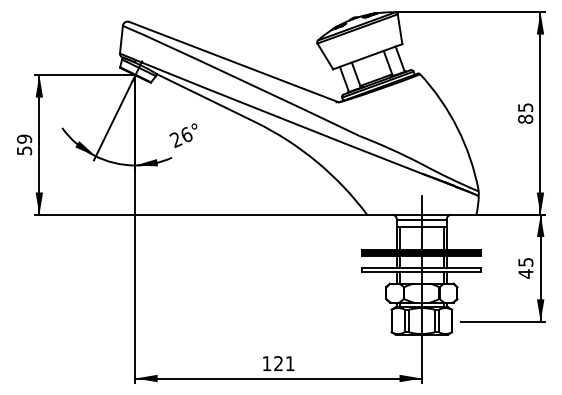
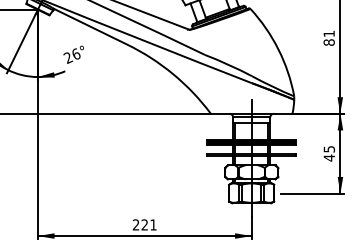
text: (525, 107) -> (329, 33), 85 -> 81
text: (266, 363) -> (135, 224), 121 -> 221

